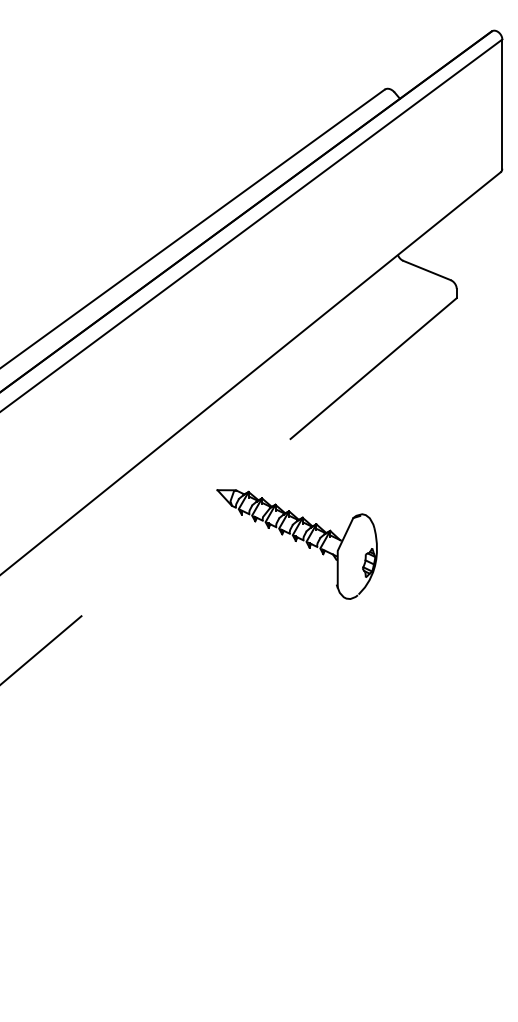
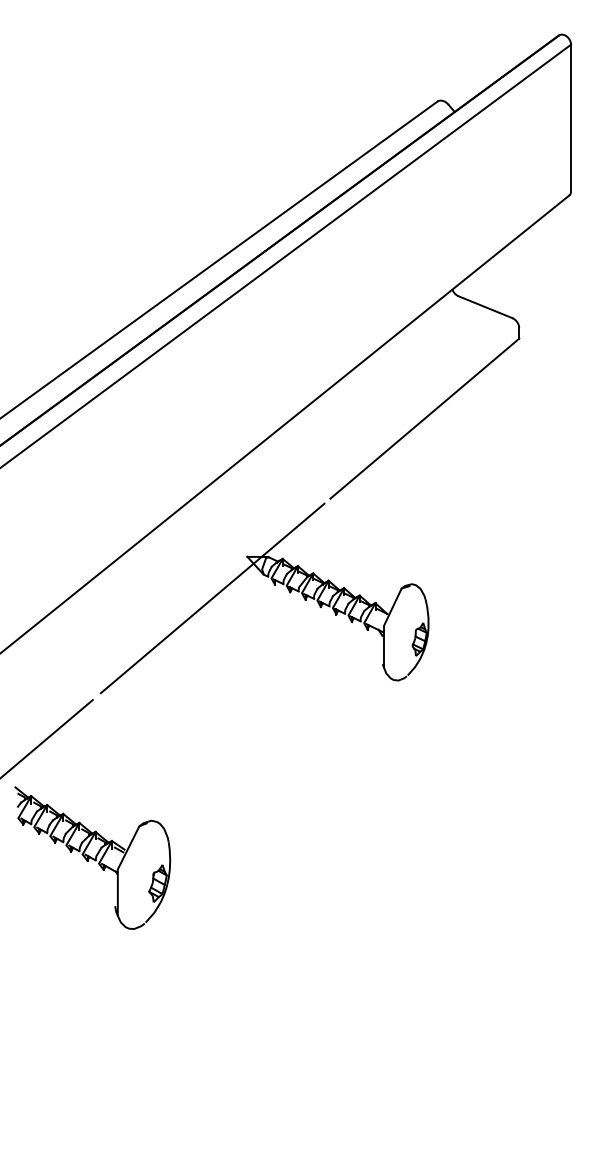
line: (186, 526) -> (212, 598), added
part: (81, 755) -> (92, 858), added

